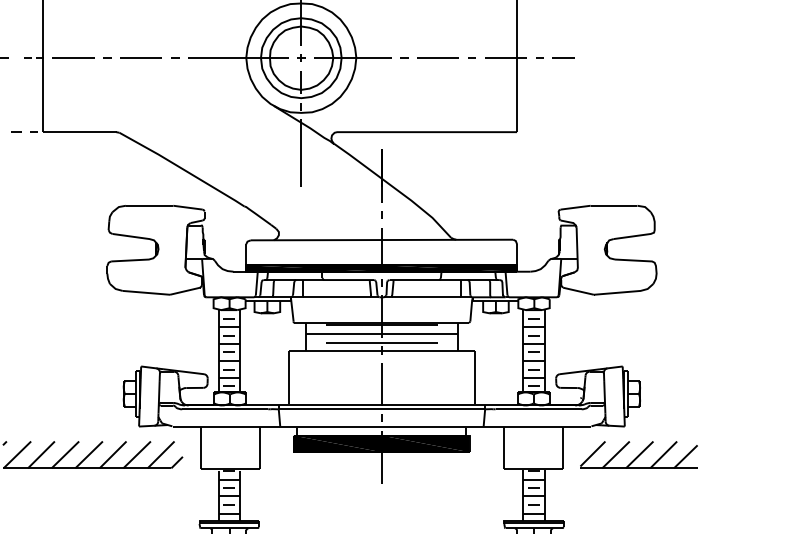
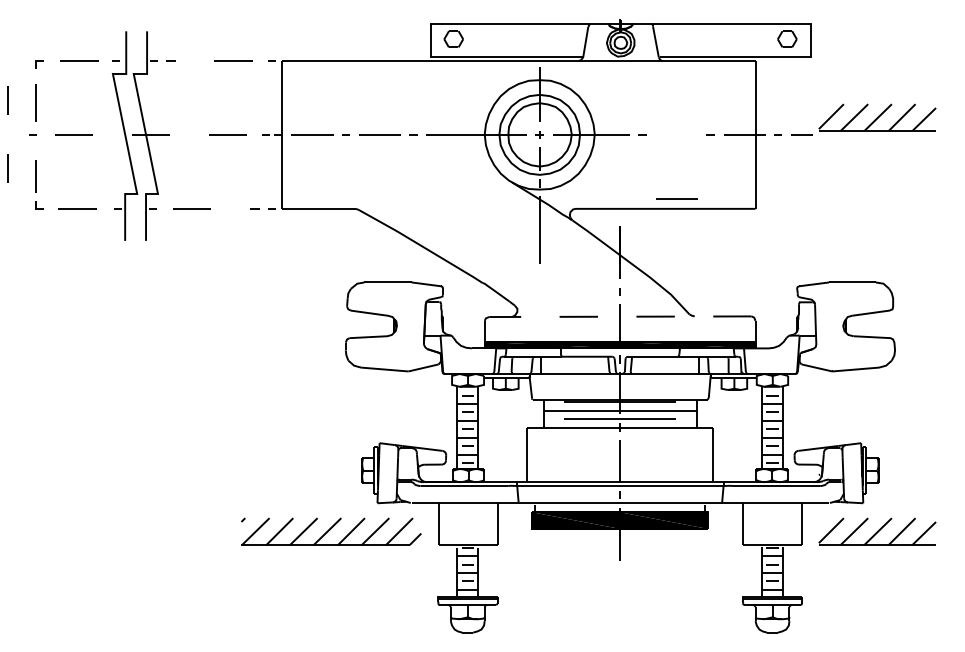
part: (639, 40) -> (877, 117), added
line: (438, 57) -> (676, 198), moved
line: (381, 239) -> (619, 316), solid -> dashed

